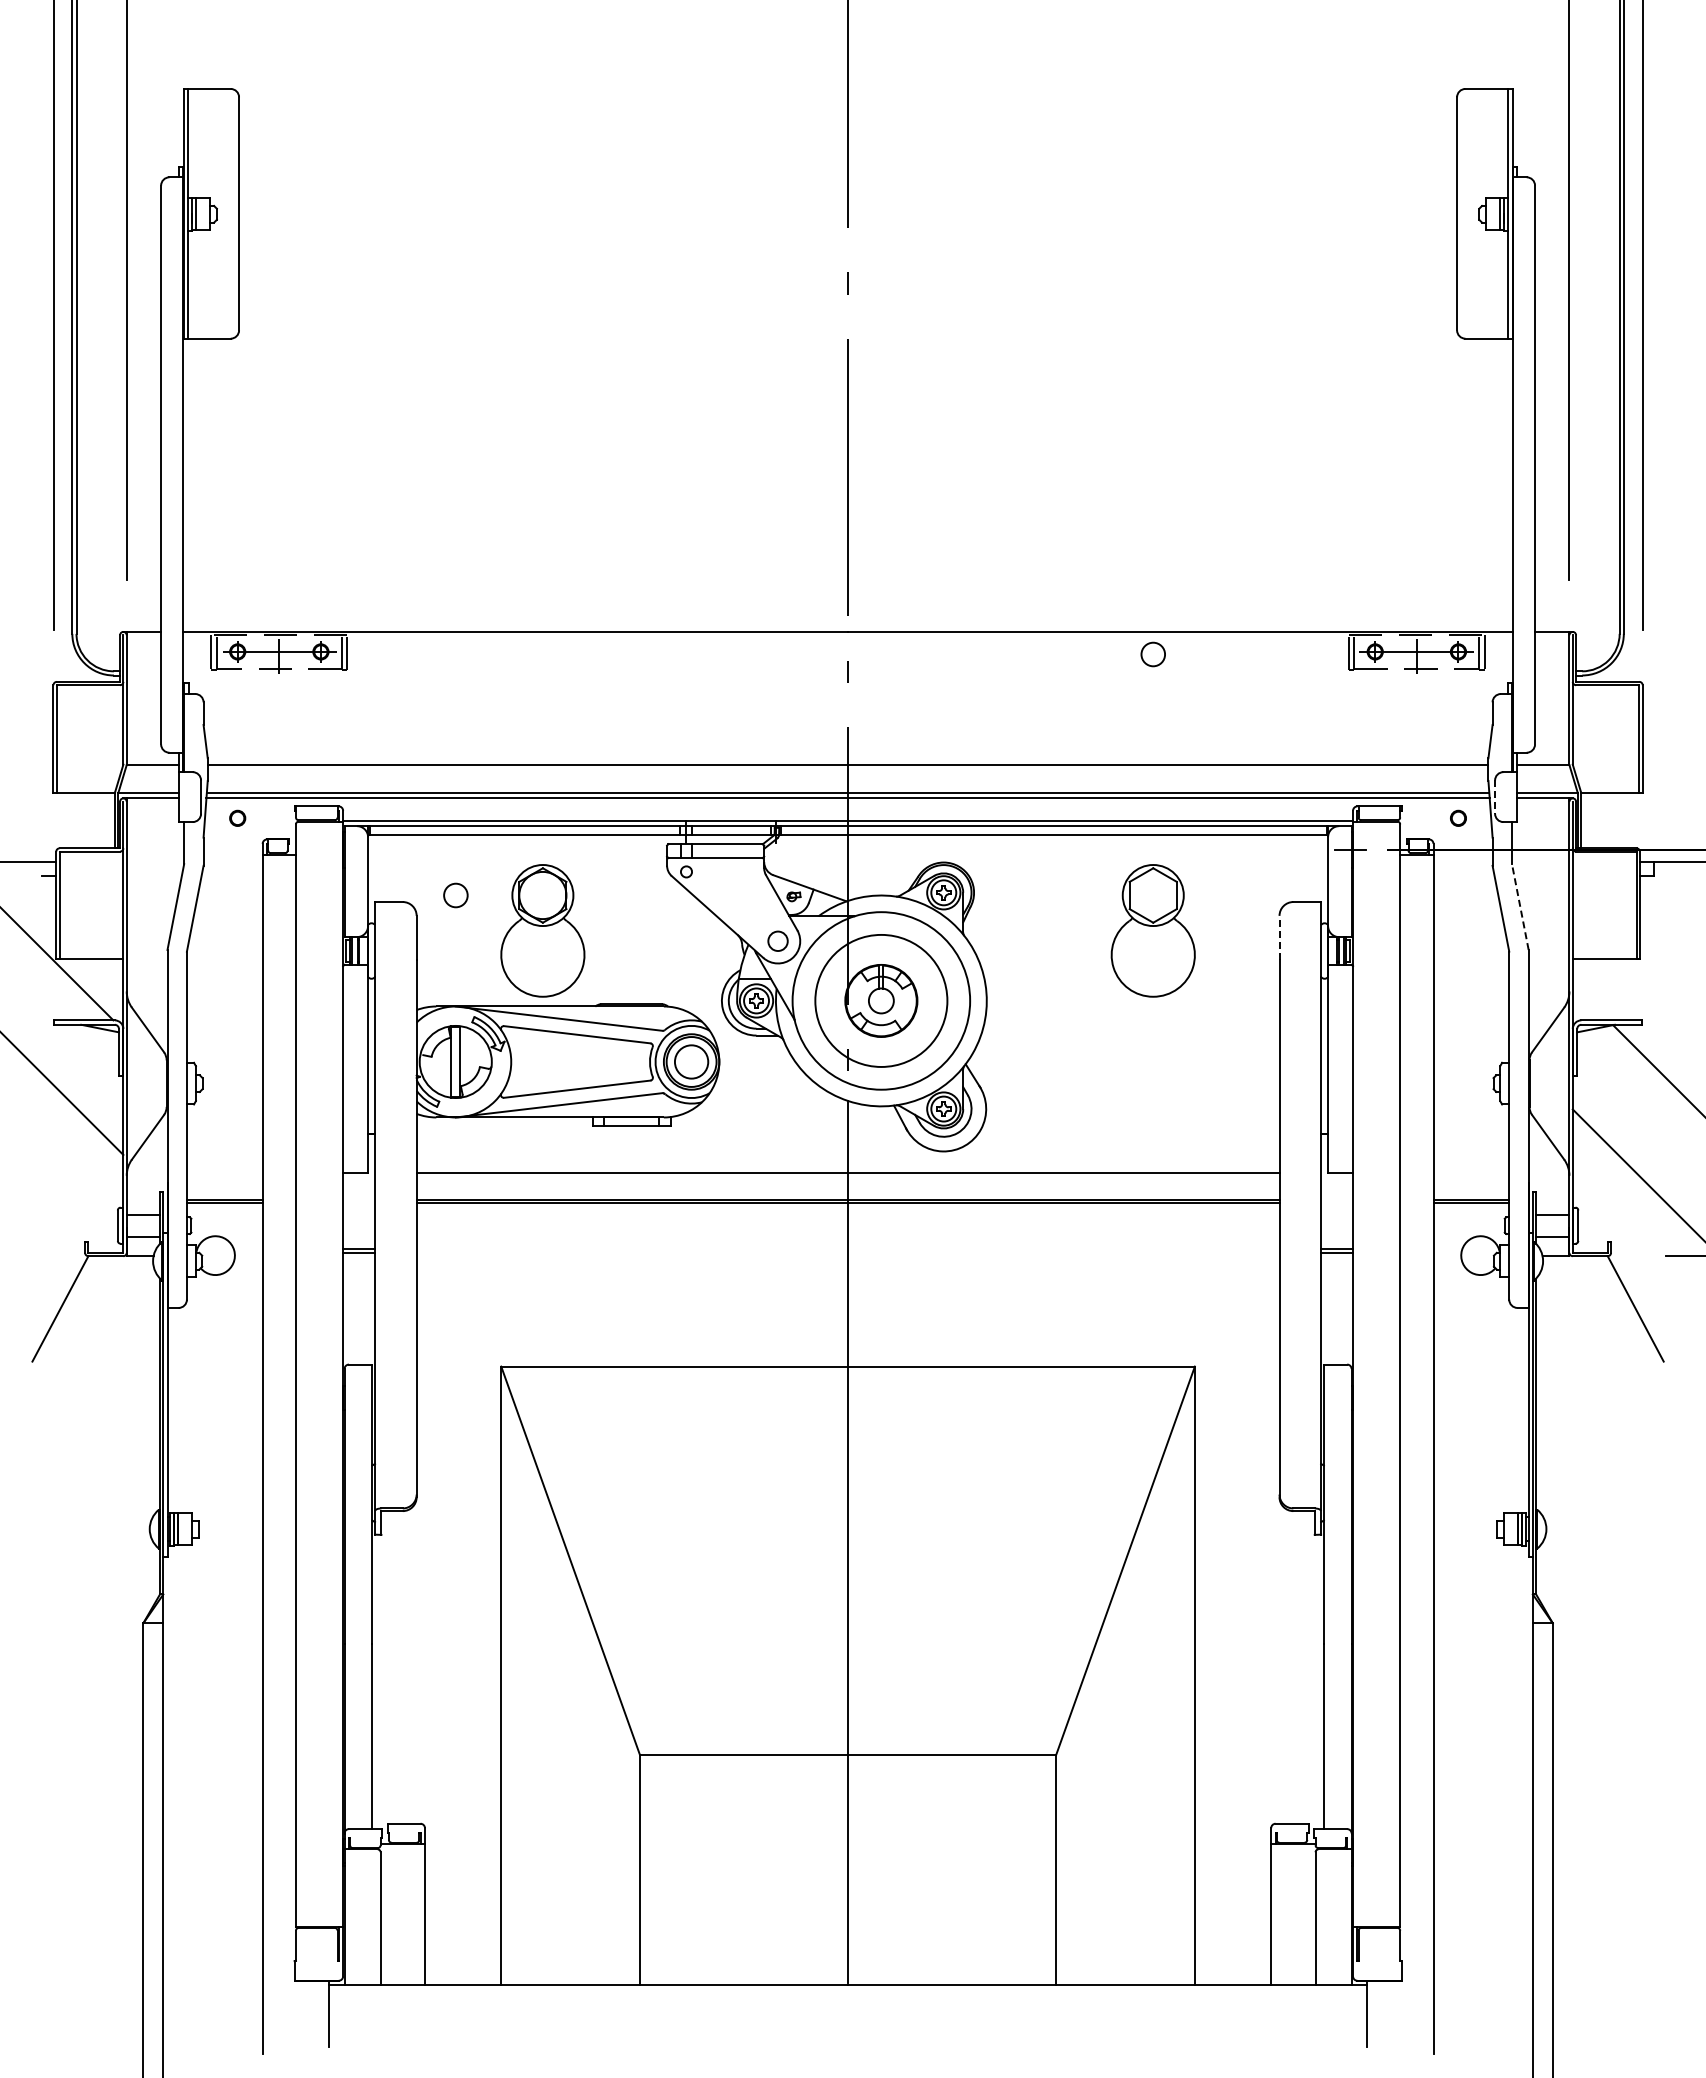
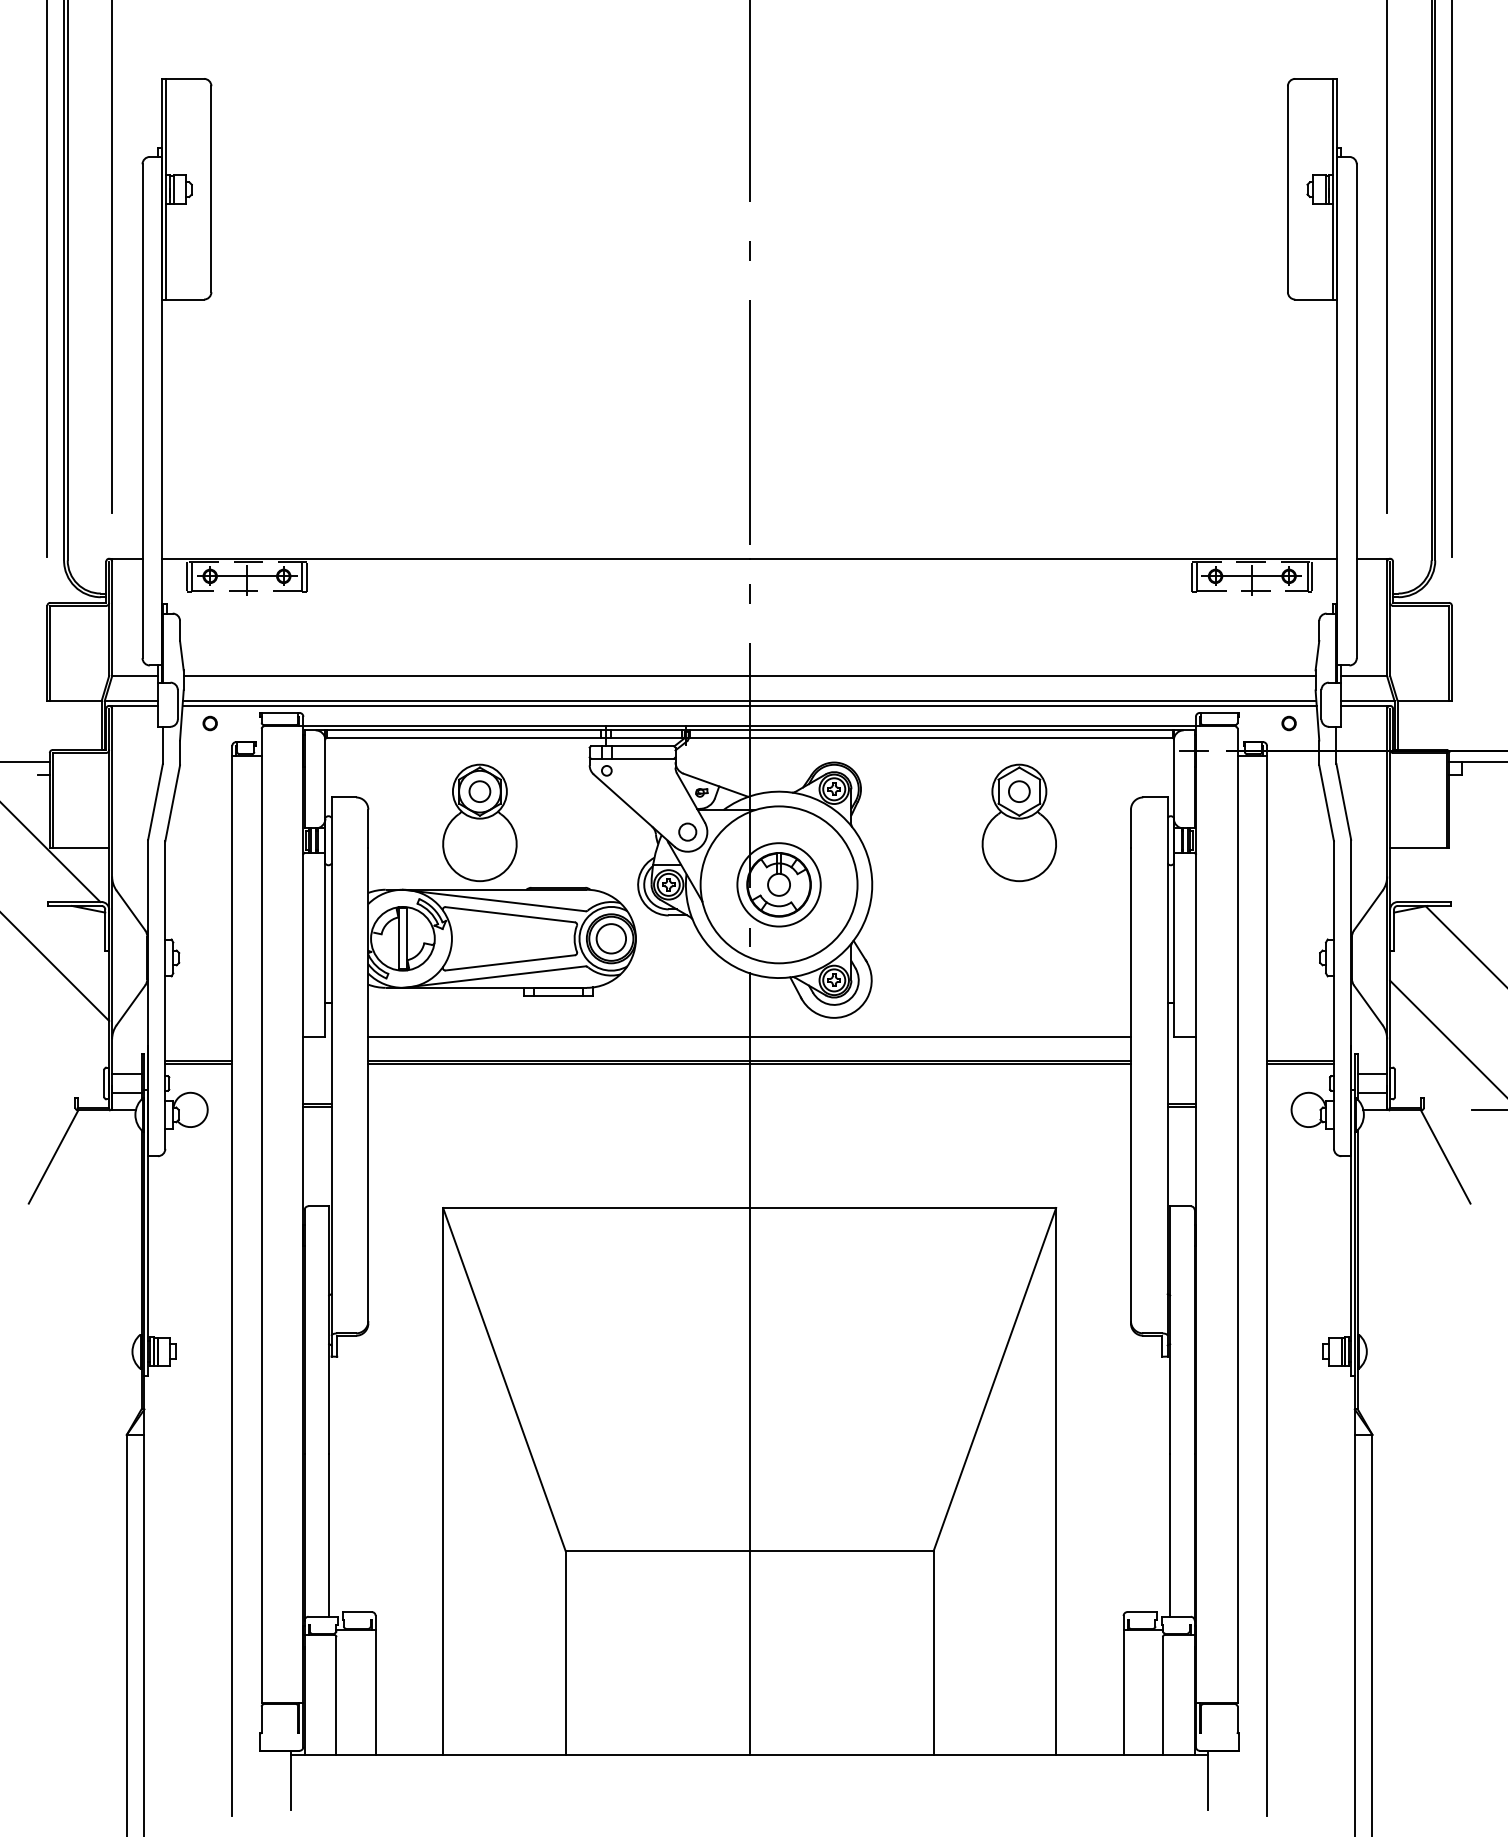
circle: (1152, 654) -> (1018, 791), moved
line: (1495, 797) -> (1321, 705), dashed -> solid
circle: (455, 895) -> (479, 791), moved
line: (1520, 907) -> (1343, 802), dashed -> solid
line: (1279, 937) -> (1130, 828), dashed -> solid
circle: (881, 1000) -> (779, 884), size x0.71

